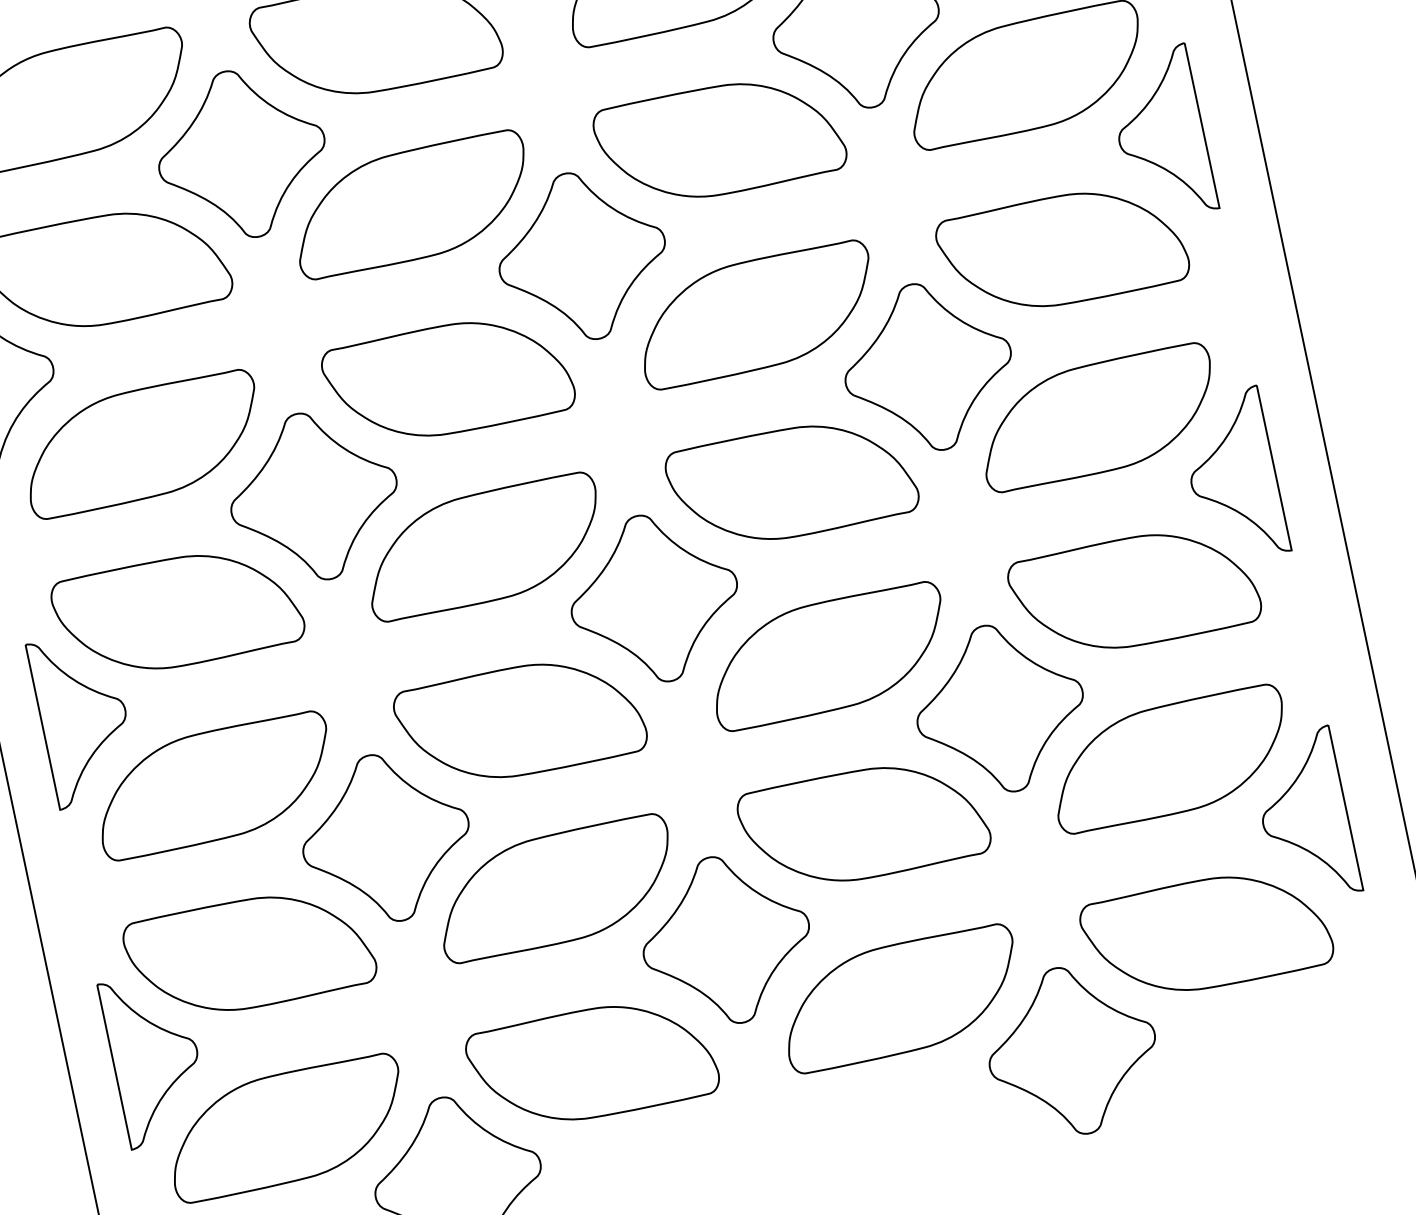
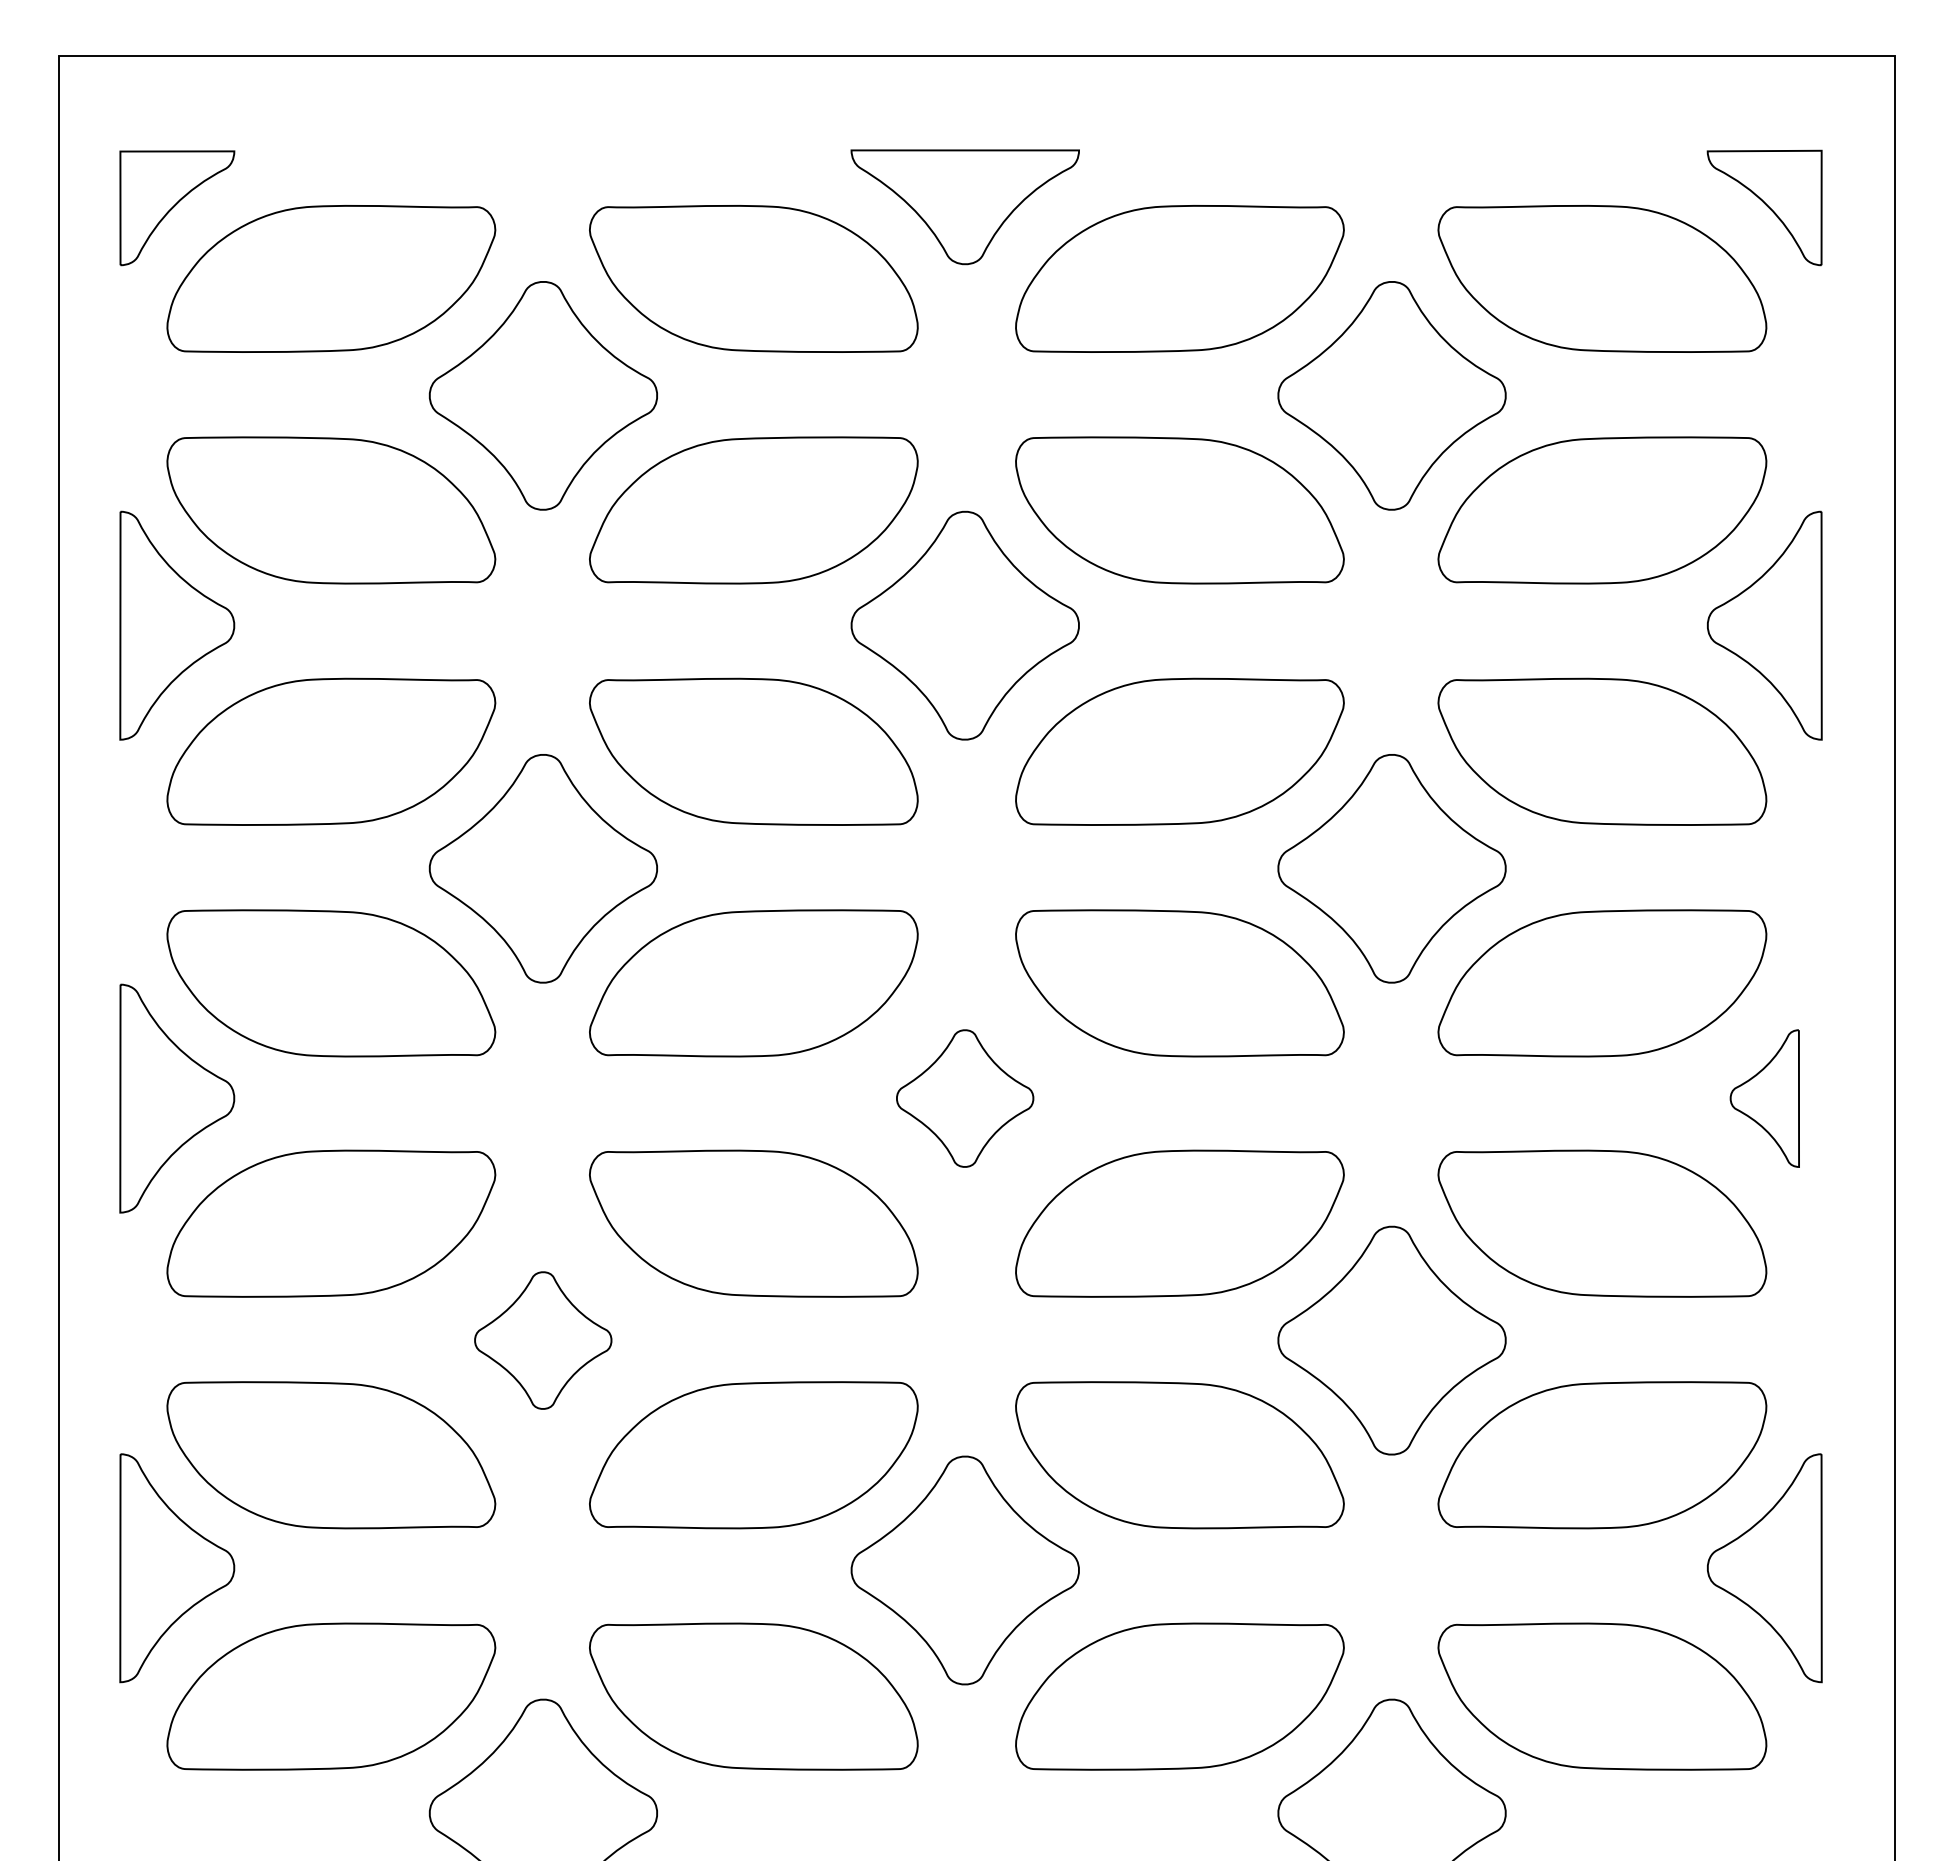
part: (1232, 476) -> (1764, 1098), size x0.6
part: (653, 598) -> (964, 1098), size x0.6
part: (385, 838) -> (542, 1340), size x0.6

